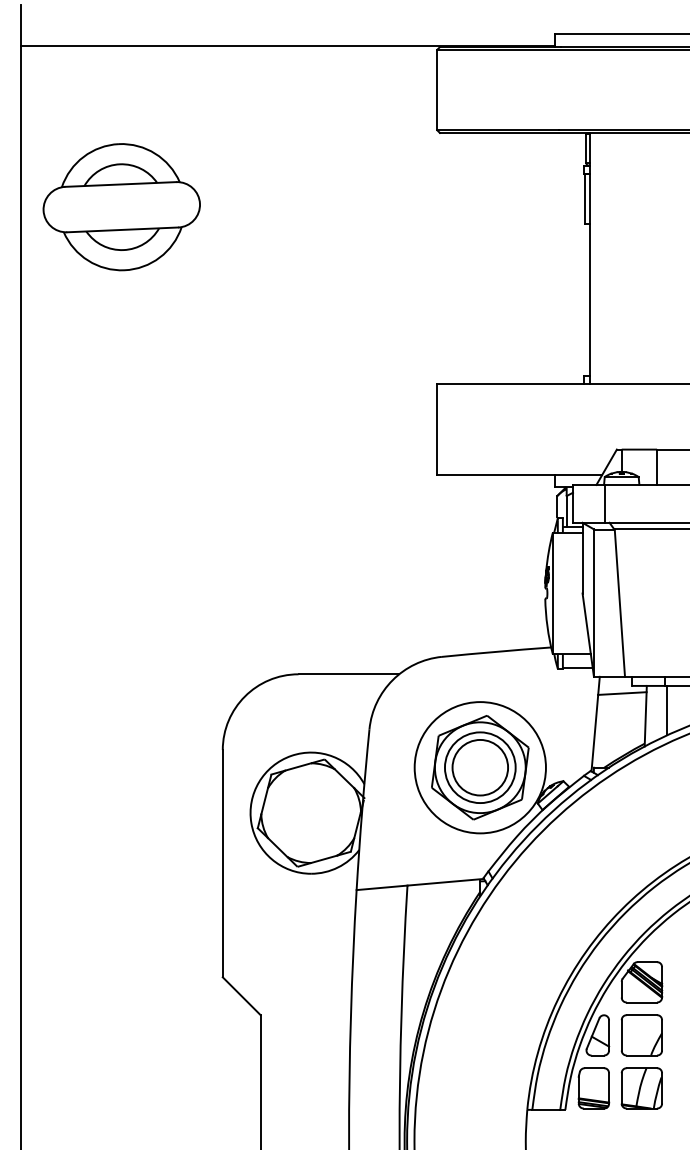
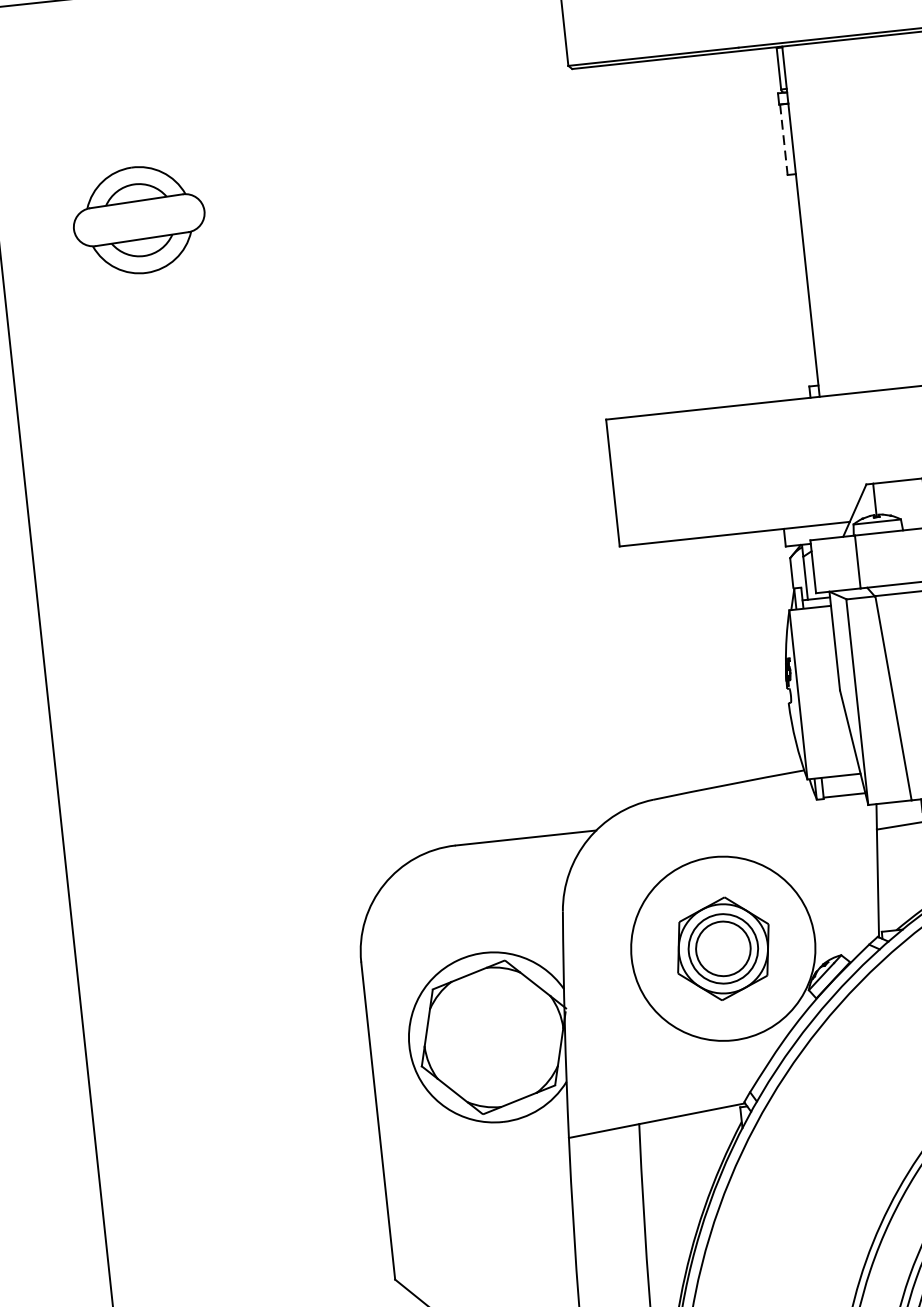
line: (584, 199) -> (783, 140), solid -> dashed
part: (121, 207) -> (139, 220), size x0.6
part: (480, 767) -> (723, 948), size x0.7

